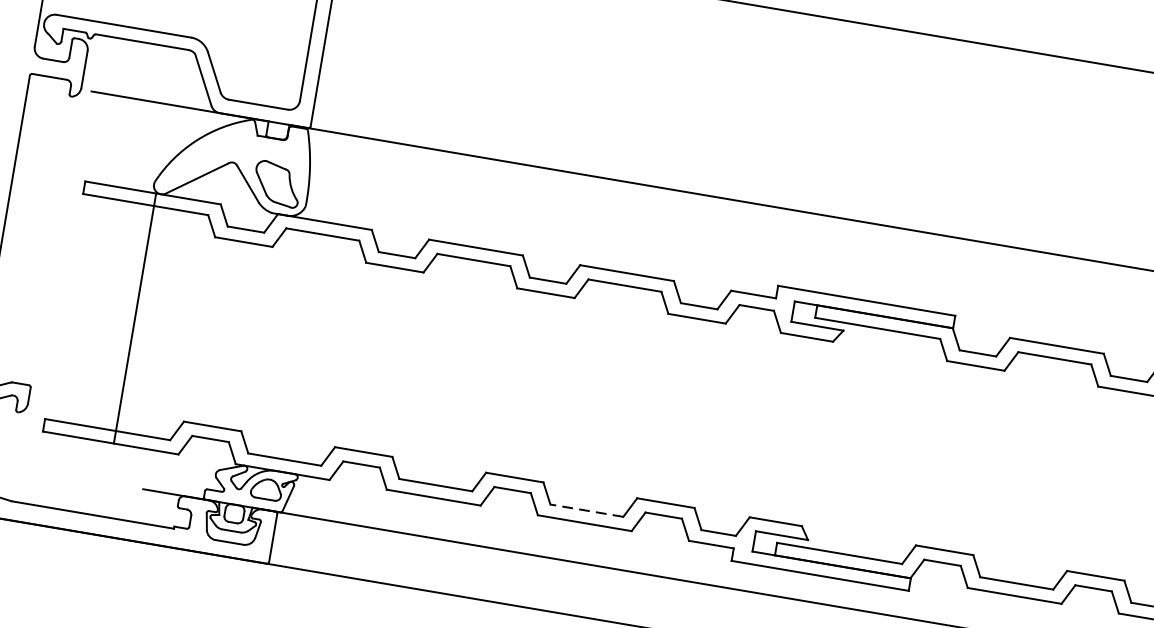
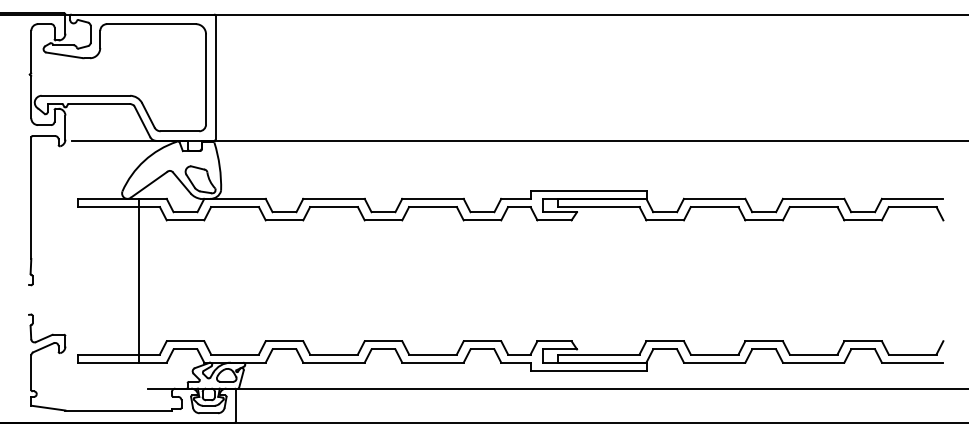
line: (135, 318) -> (139, 280), moved
line: (587, 510) -> (433, 354), dashed -> solid

